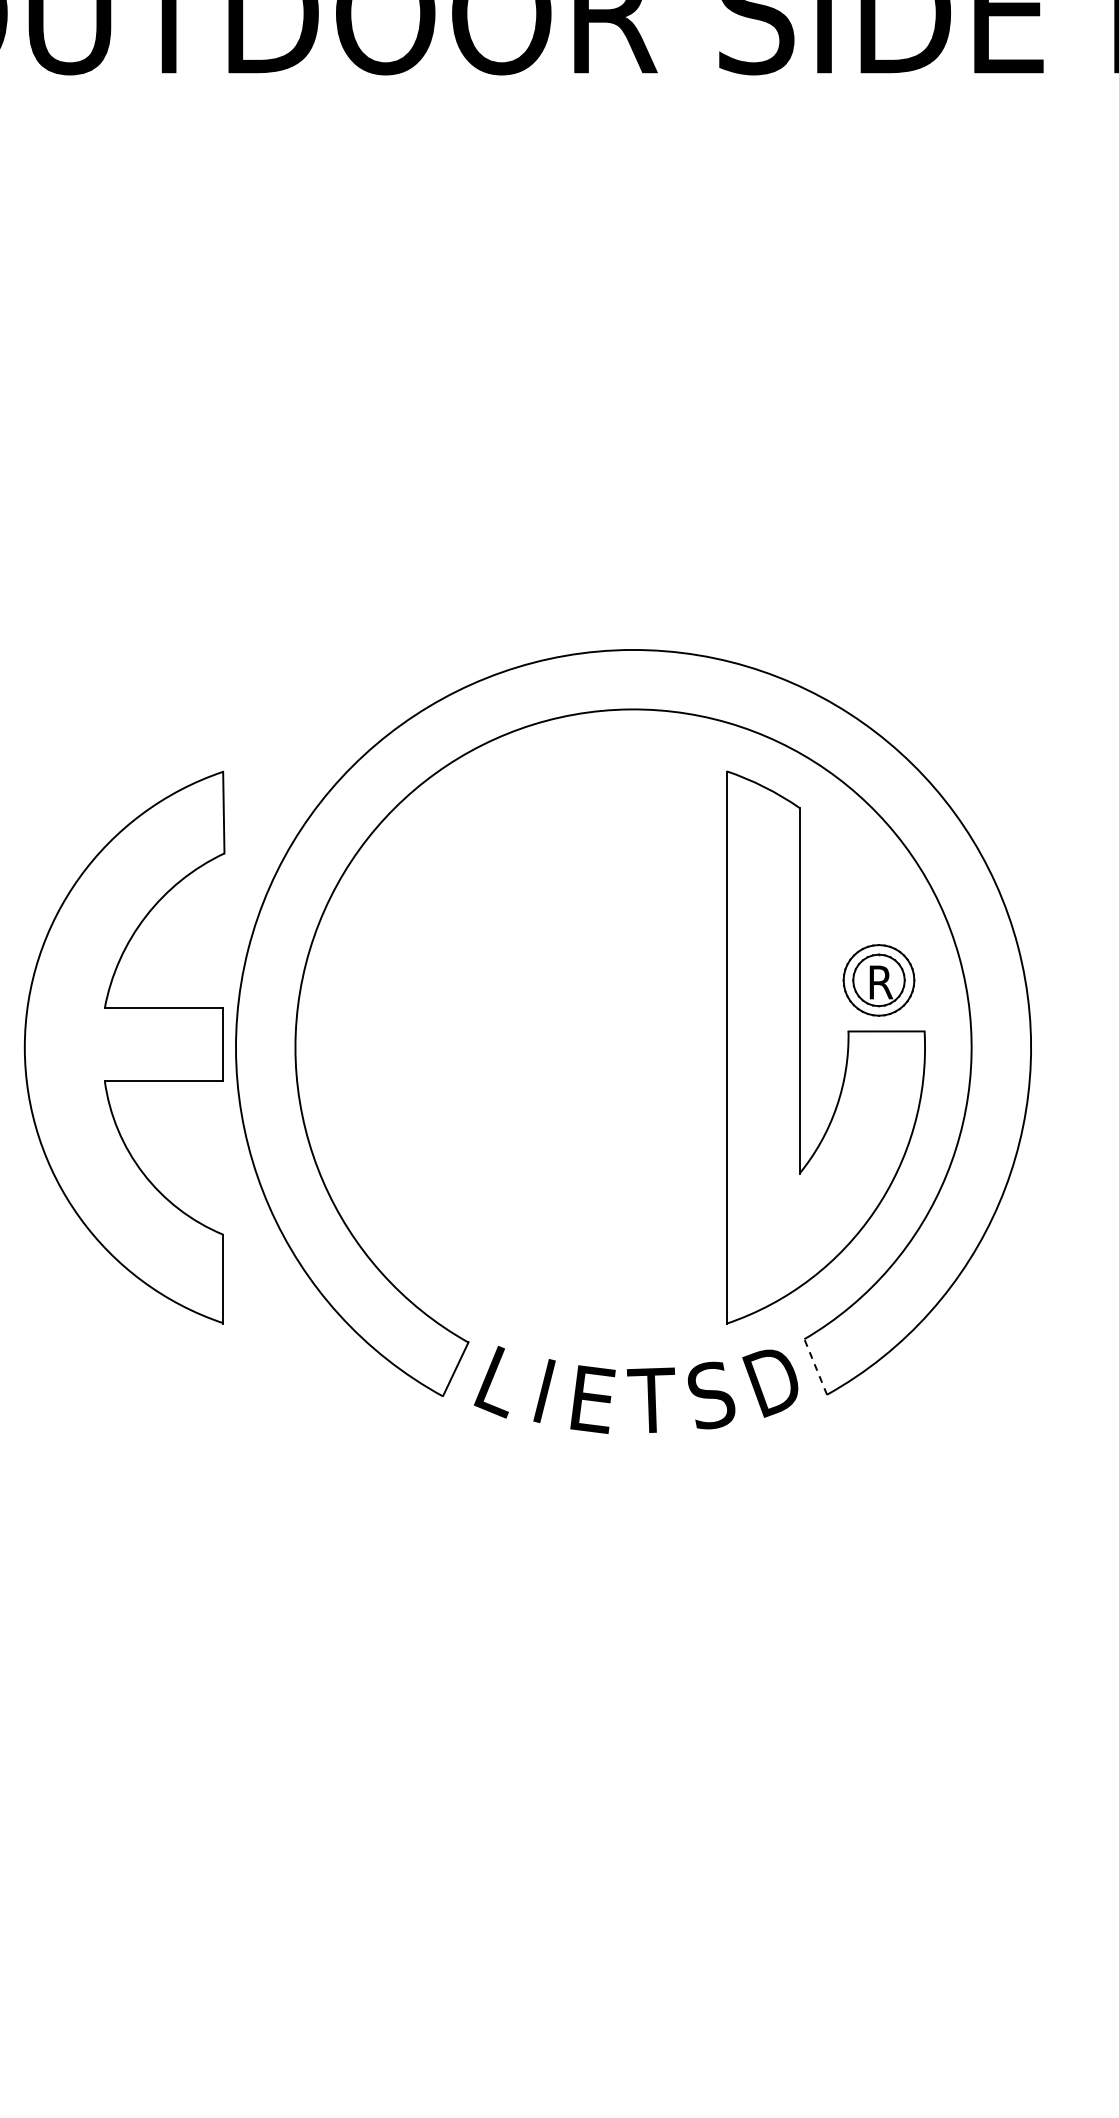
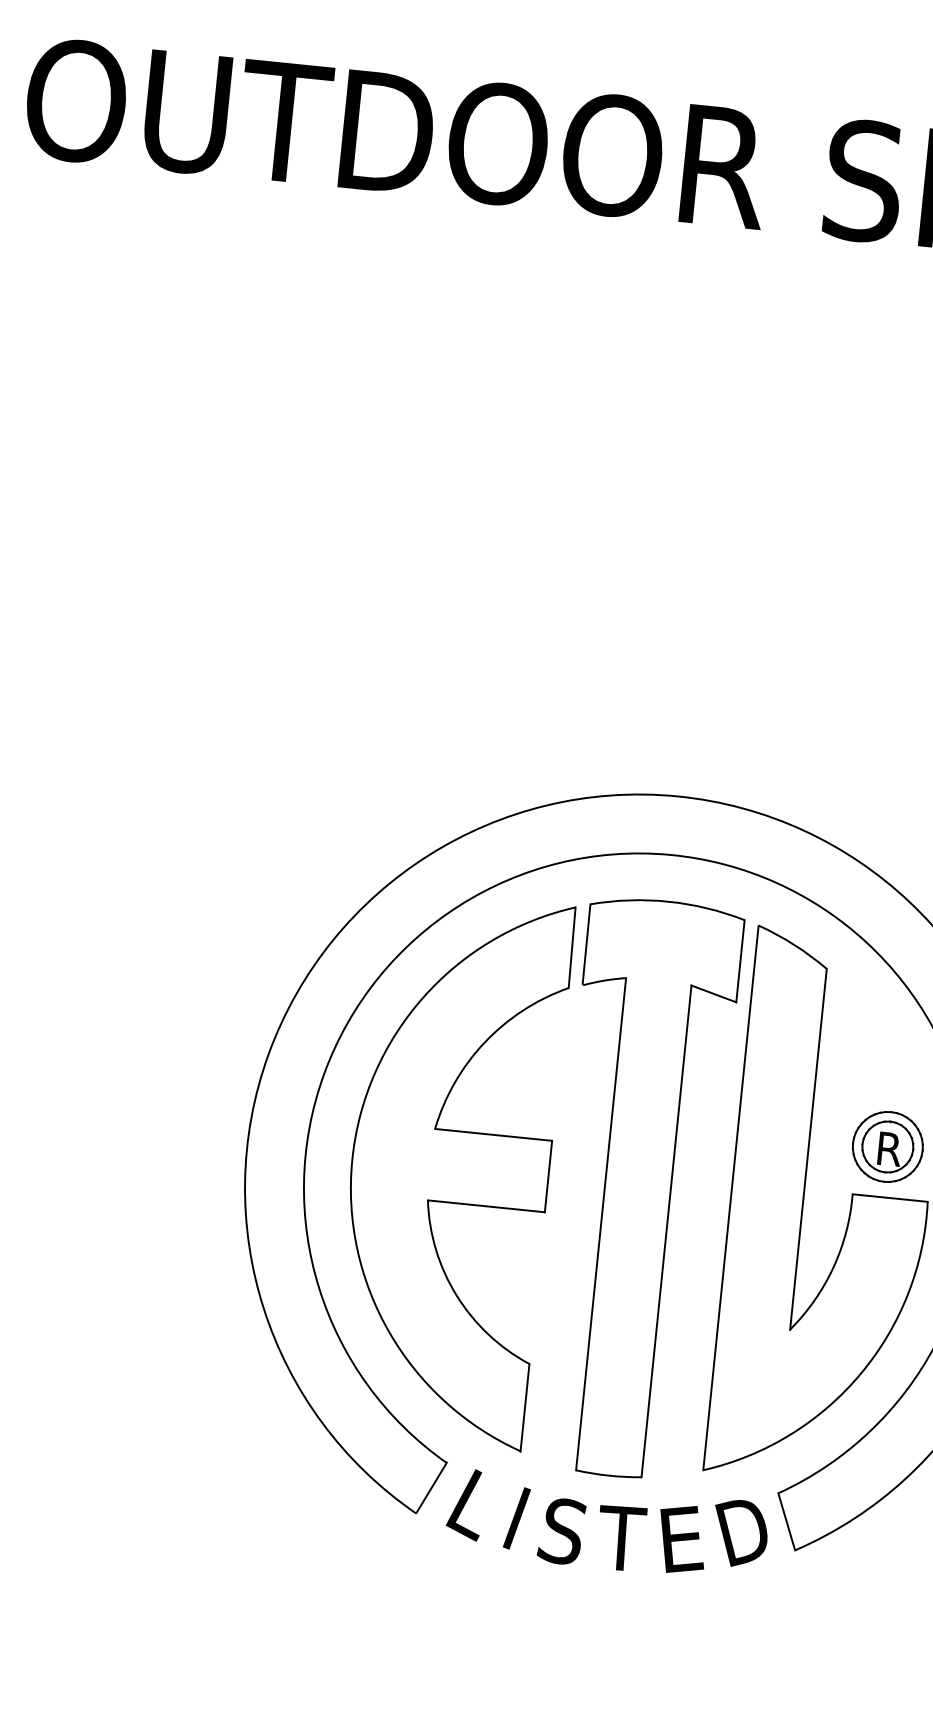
part: (124, 1047) -> (450, 1169), moved
part: (633, 1047) -> (639, 1188), added
line: (815, 1366) -> (786, 1521), dashed -> solid
text: (712, 1395) -> (682, 1539), S -> E
text: (591, 1399) -> (562, 1531), E -> S

